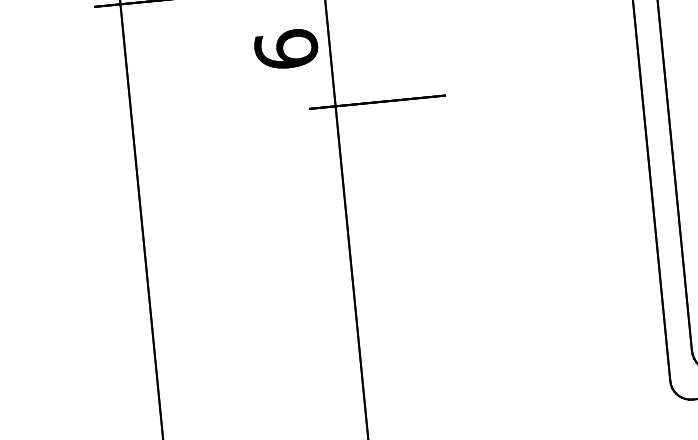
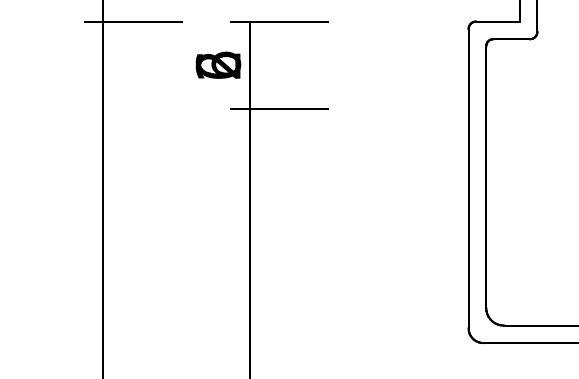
text: (286, 48) -> (218, 64), 6 -> 2

